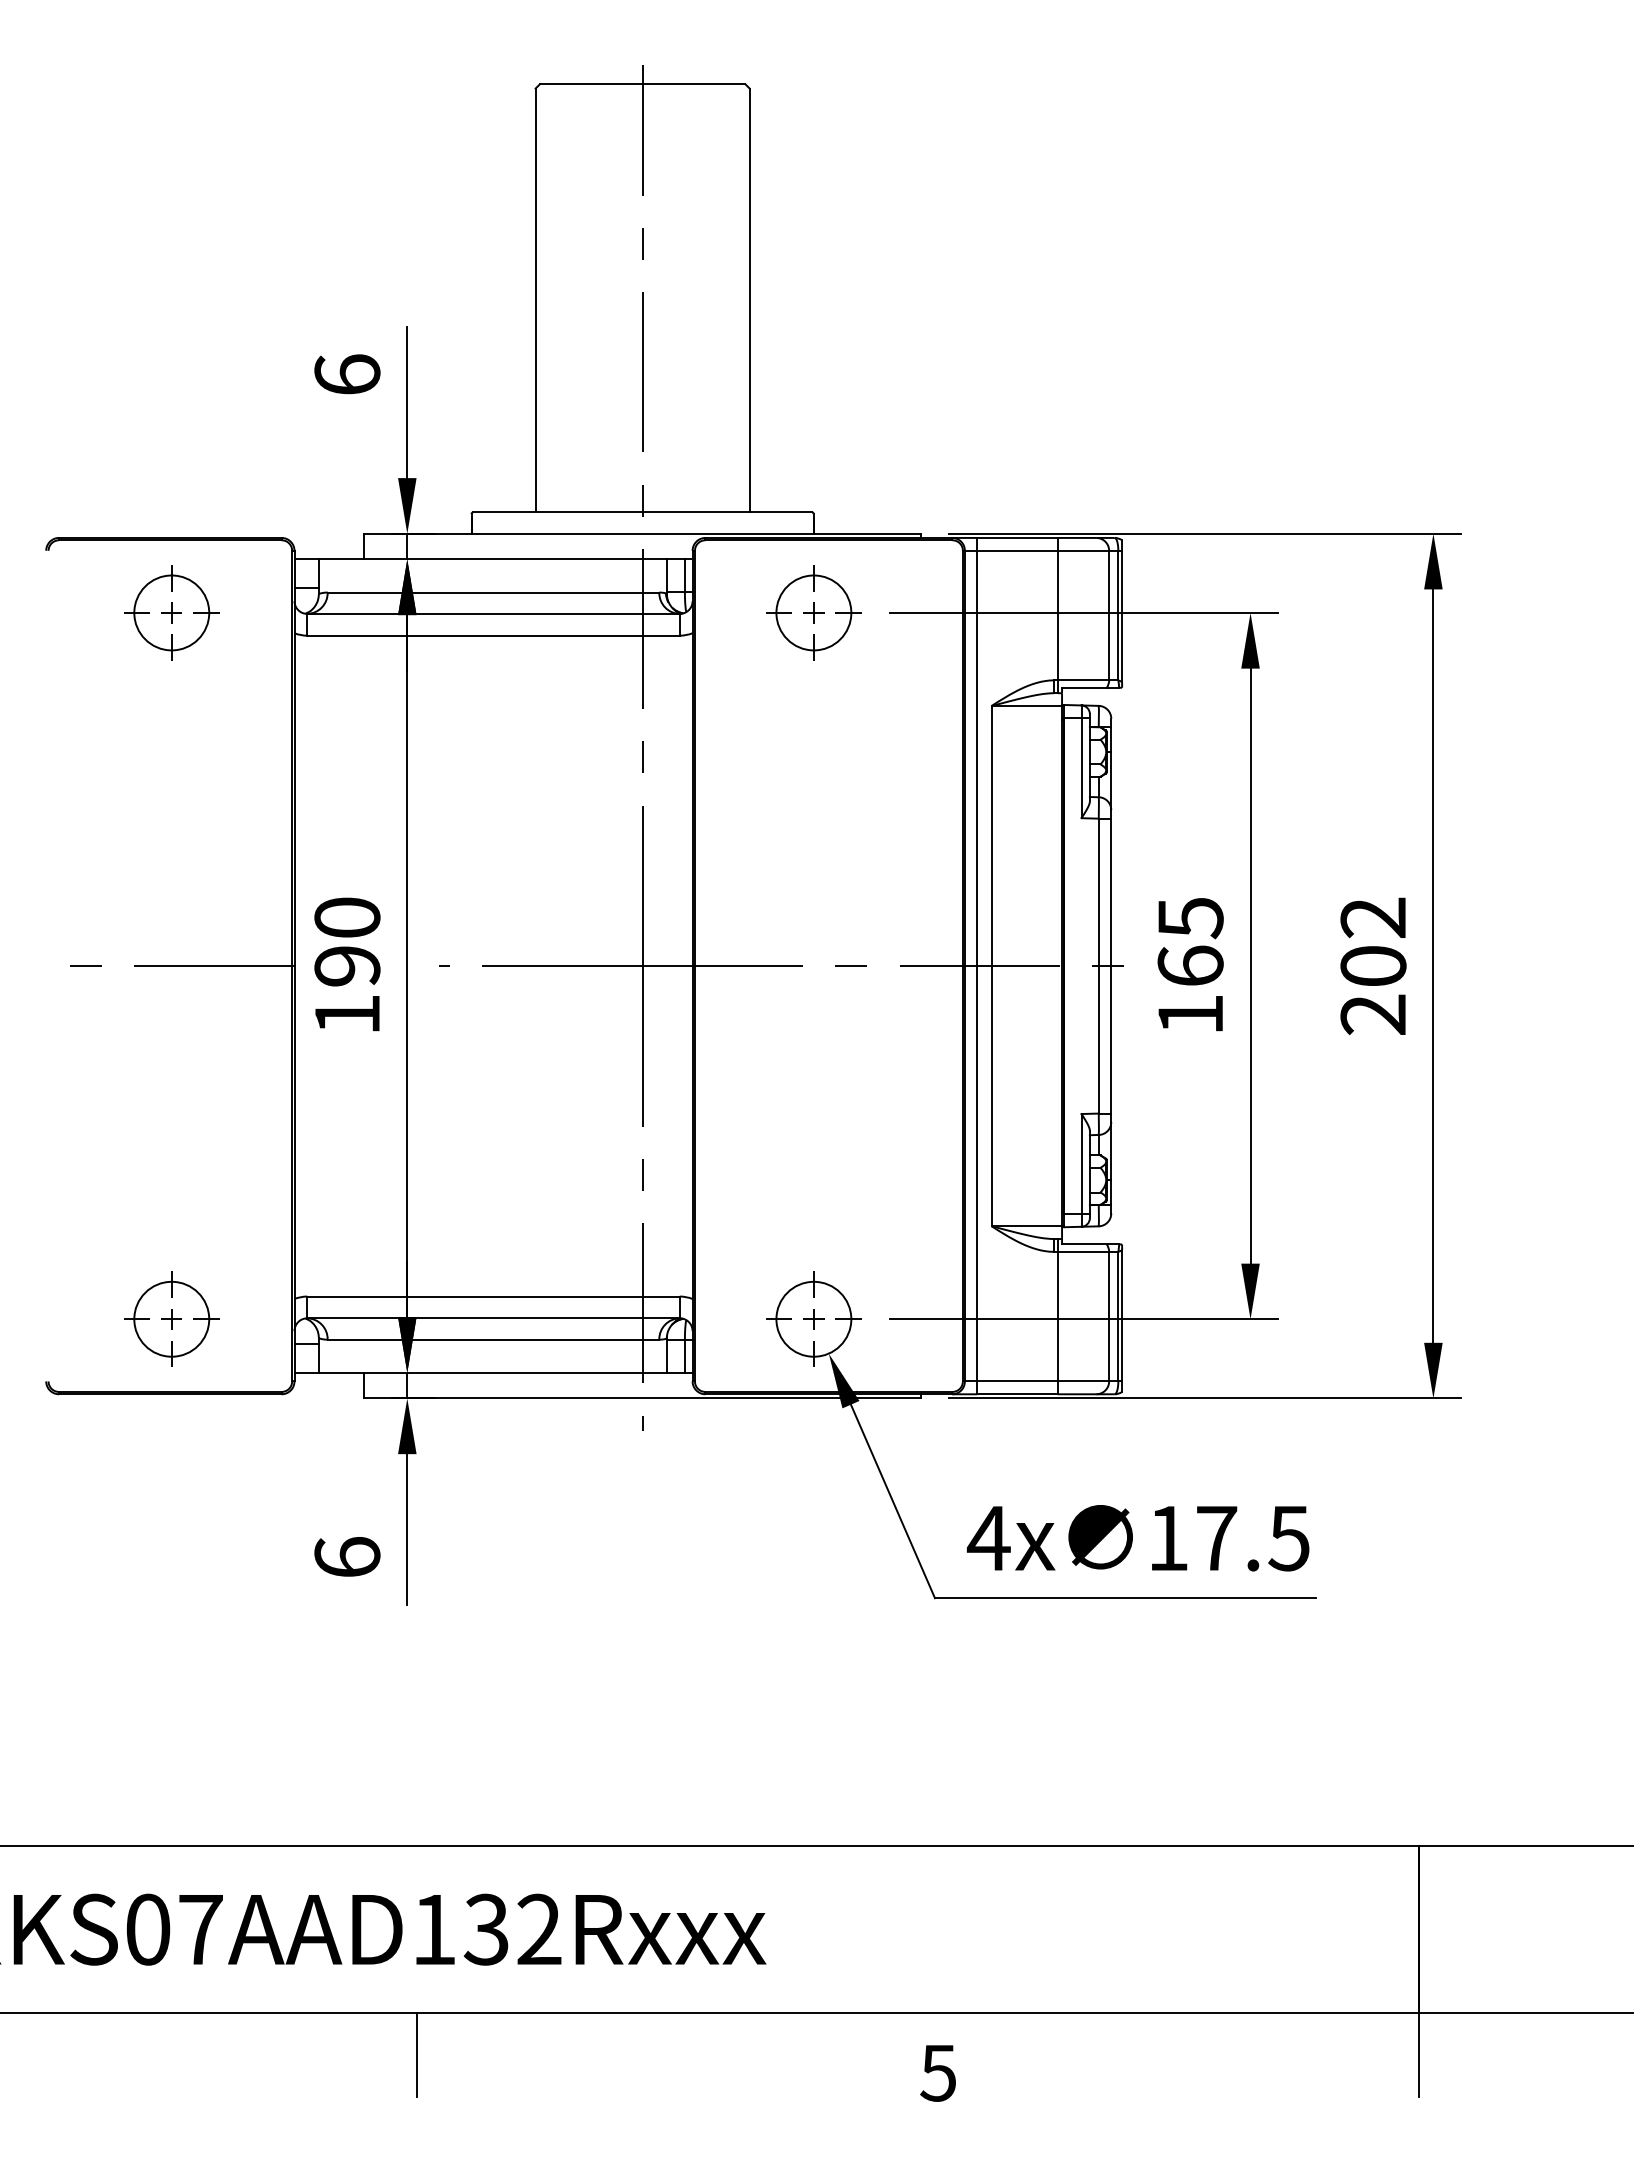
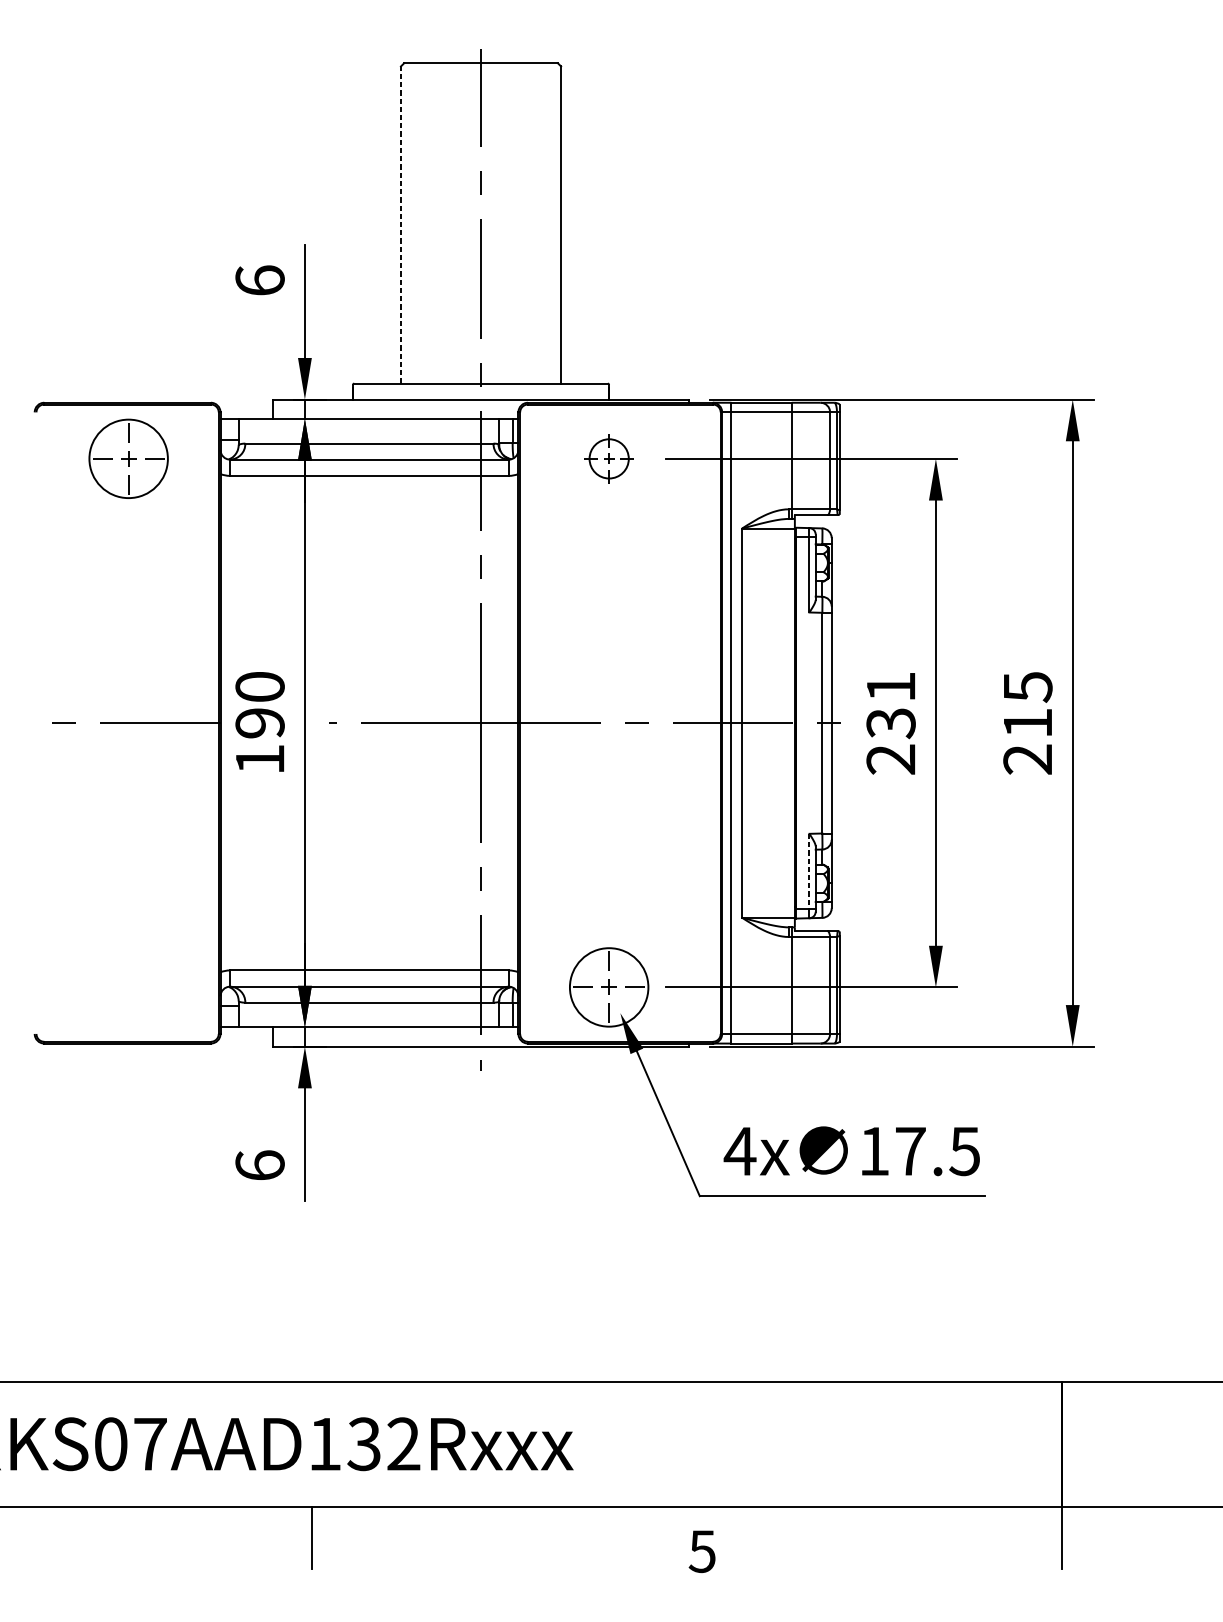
line: (535, 300) -> (400, 225), solid -> dashed
circle: (171, 612) -> (128, 458), size x1.4
part: (813, 612) -> (608, 458), size x0.7
text: (1373, 941) -> (1027, 704), 202 -> 215
text: (1190, 966) -> (890, 723), 165 -> 231
line: (1081, 1164) -> (809, 871), solid -> dashed
part: (171, 1318) -> (128, 986), removed
circle: (813, 1318) -> (608, 986), size x1.4

